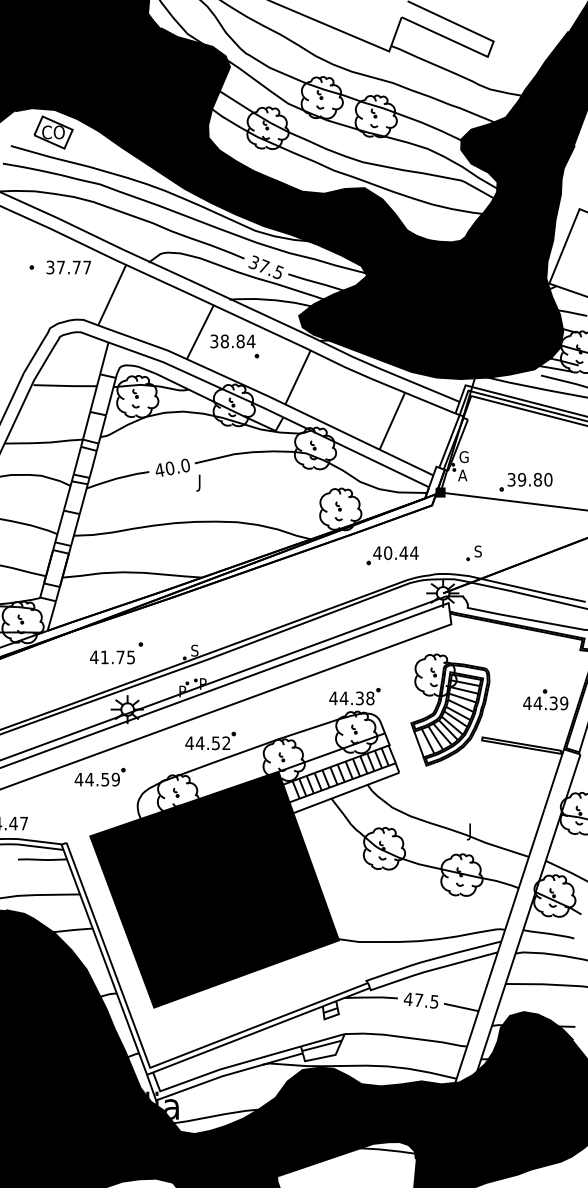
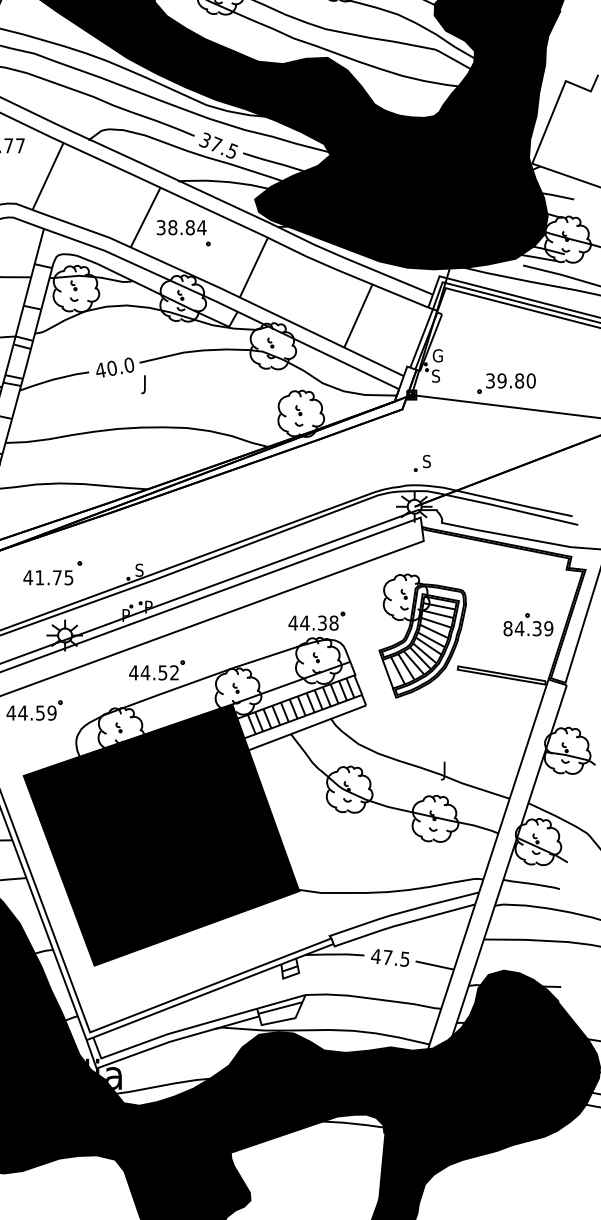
text: (462, 475) -> (436, 376), A -> S
part: (473, 553) -> (421, 463), moved
part: (392, 555) -> (358, 464), removed
text: (527, 703) -> (508, 628), 44.39 -> 84.39

